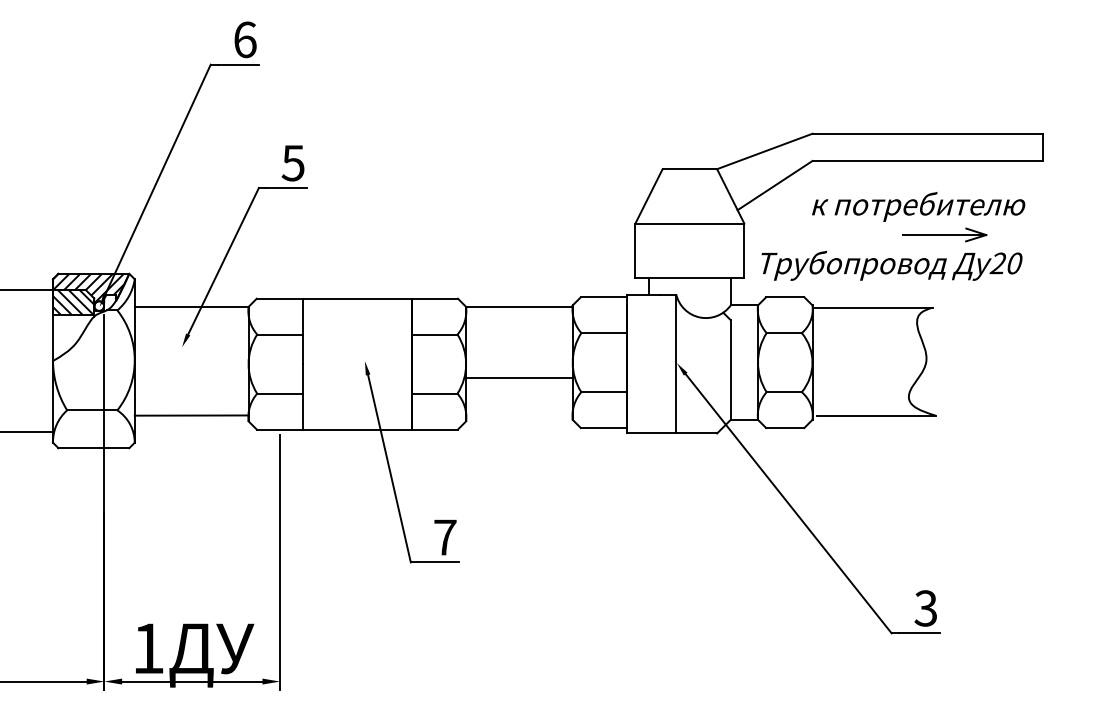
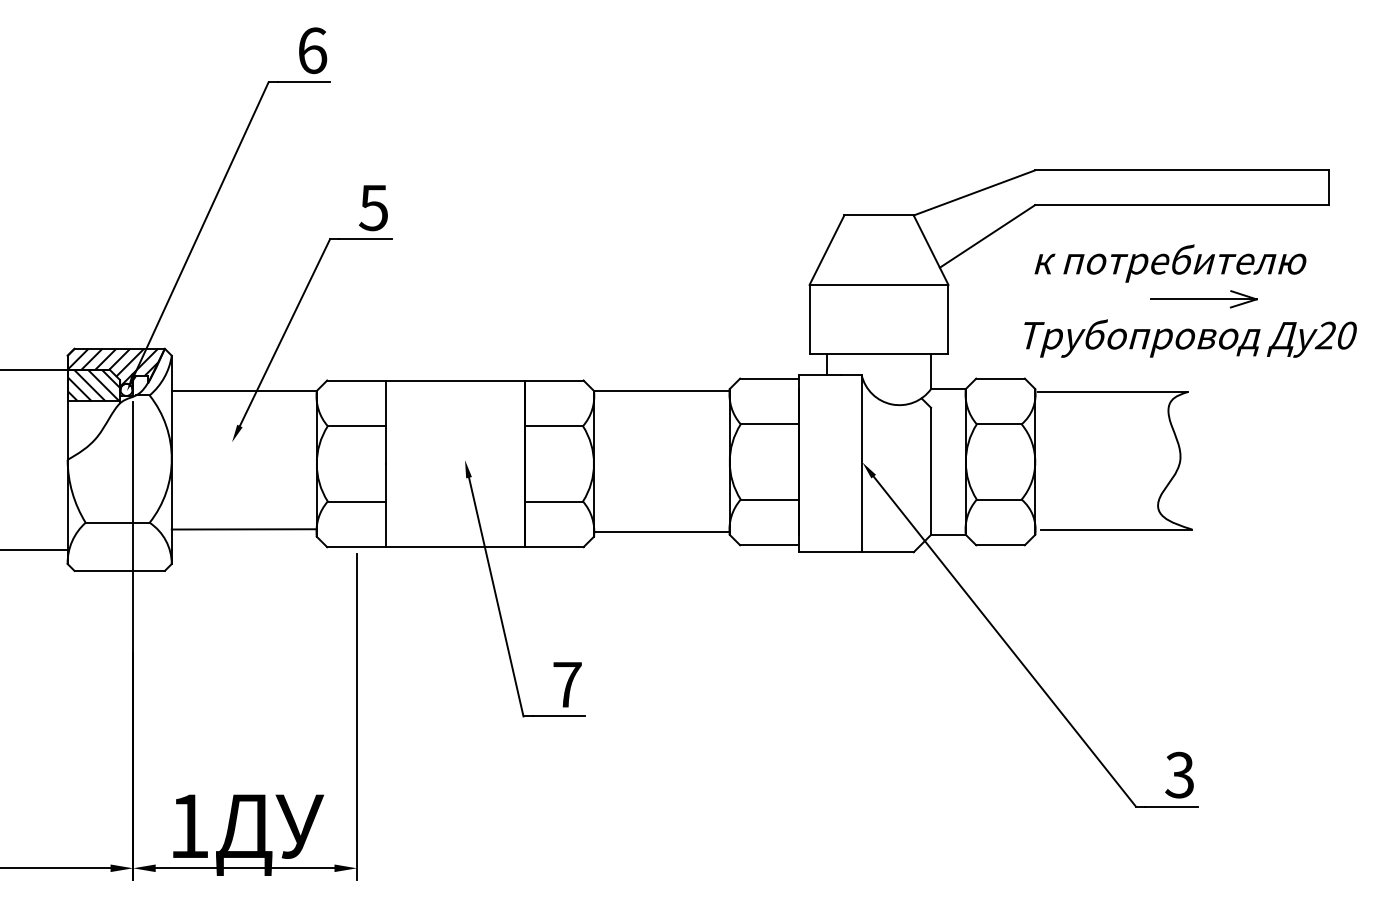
text: (891, 265) -> (1190, 338), moved
line: (519, 377) -> (661, 531), moved

